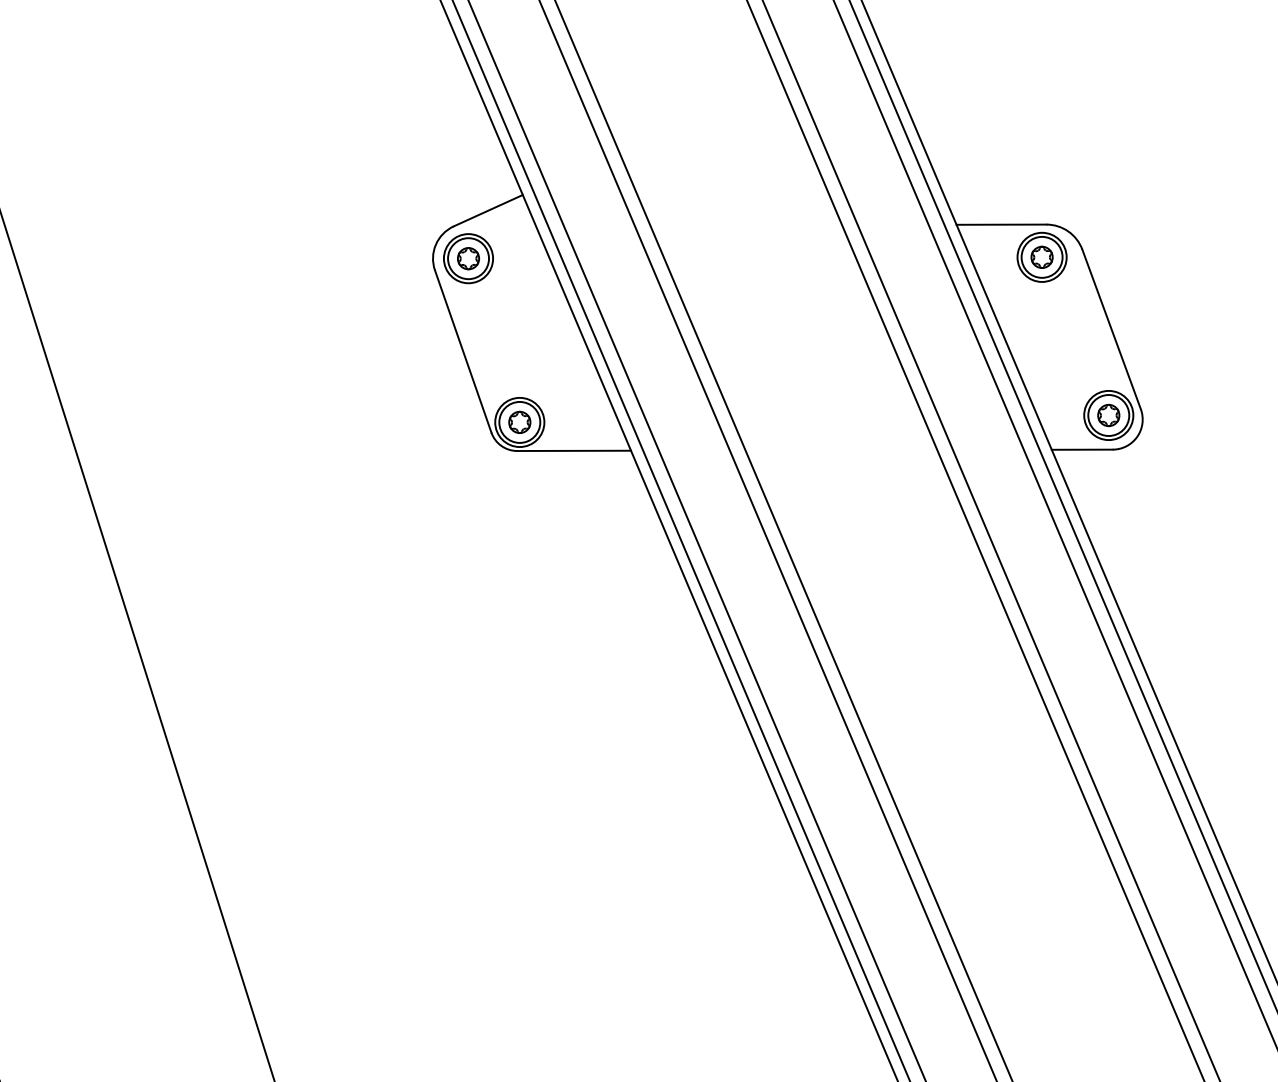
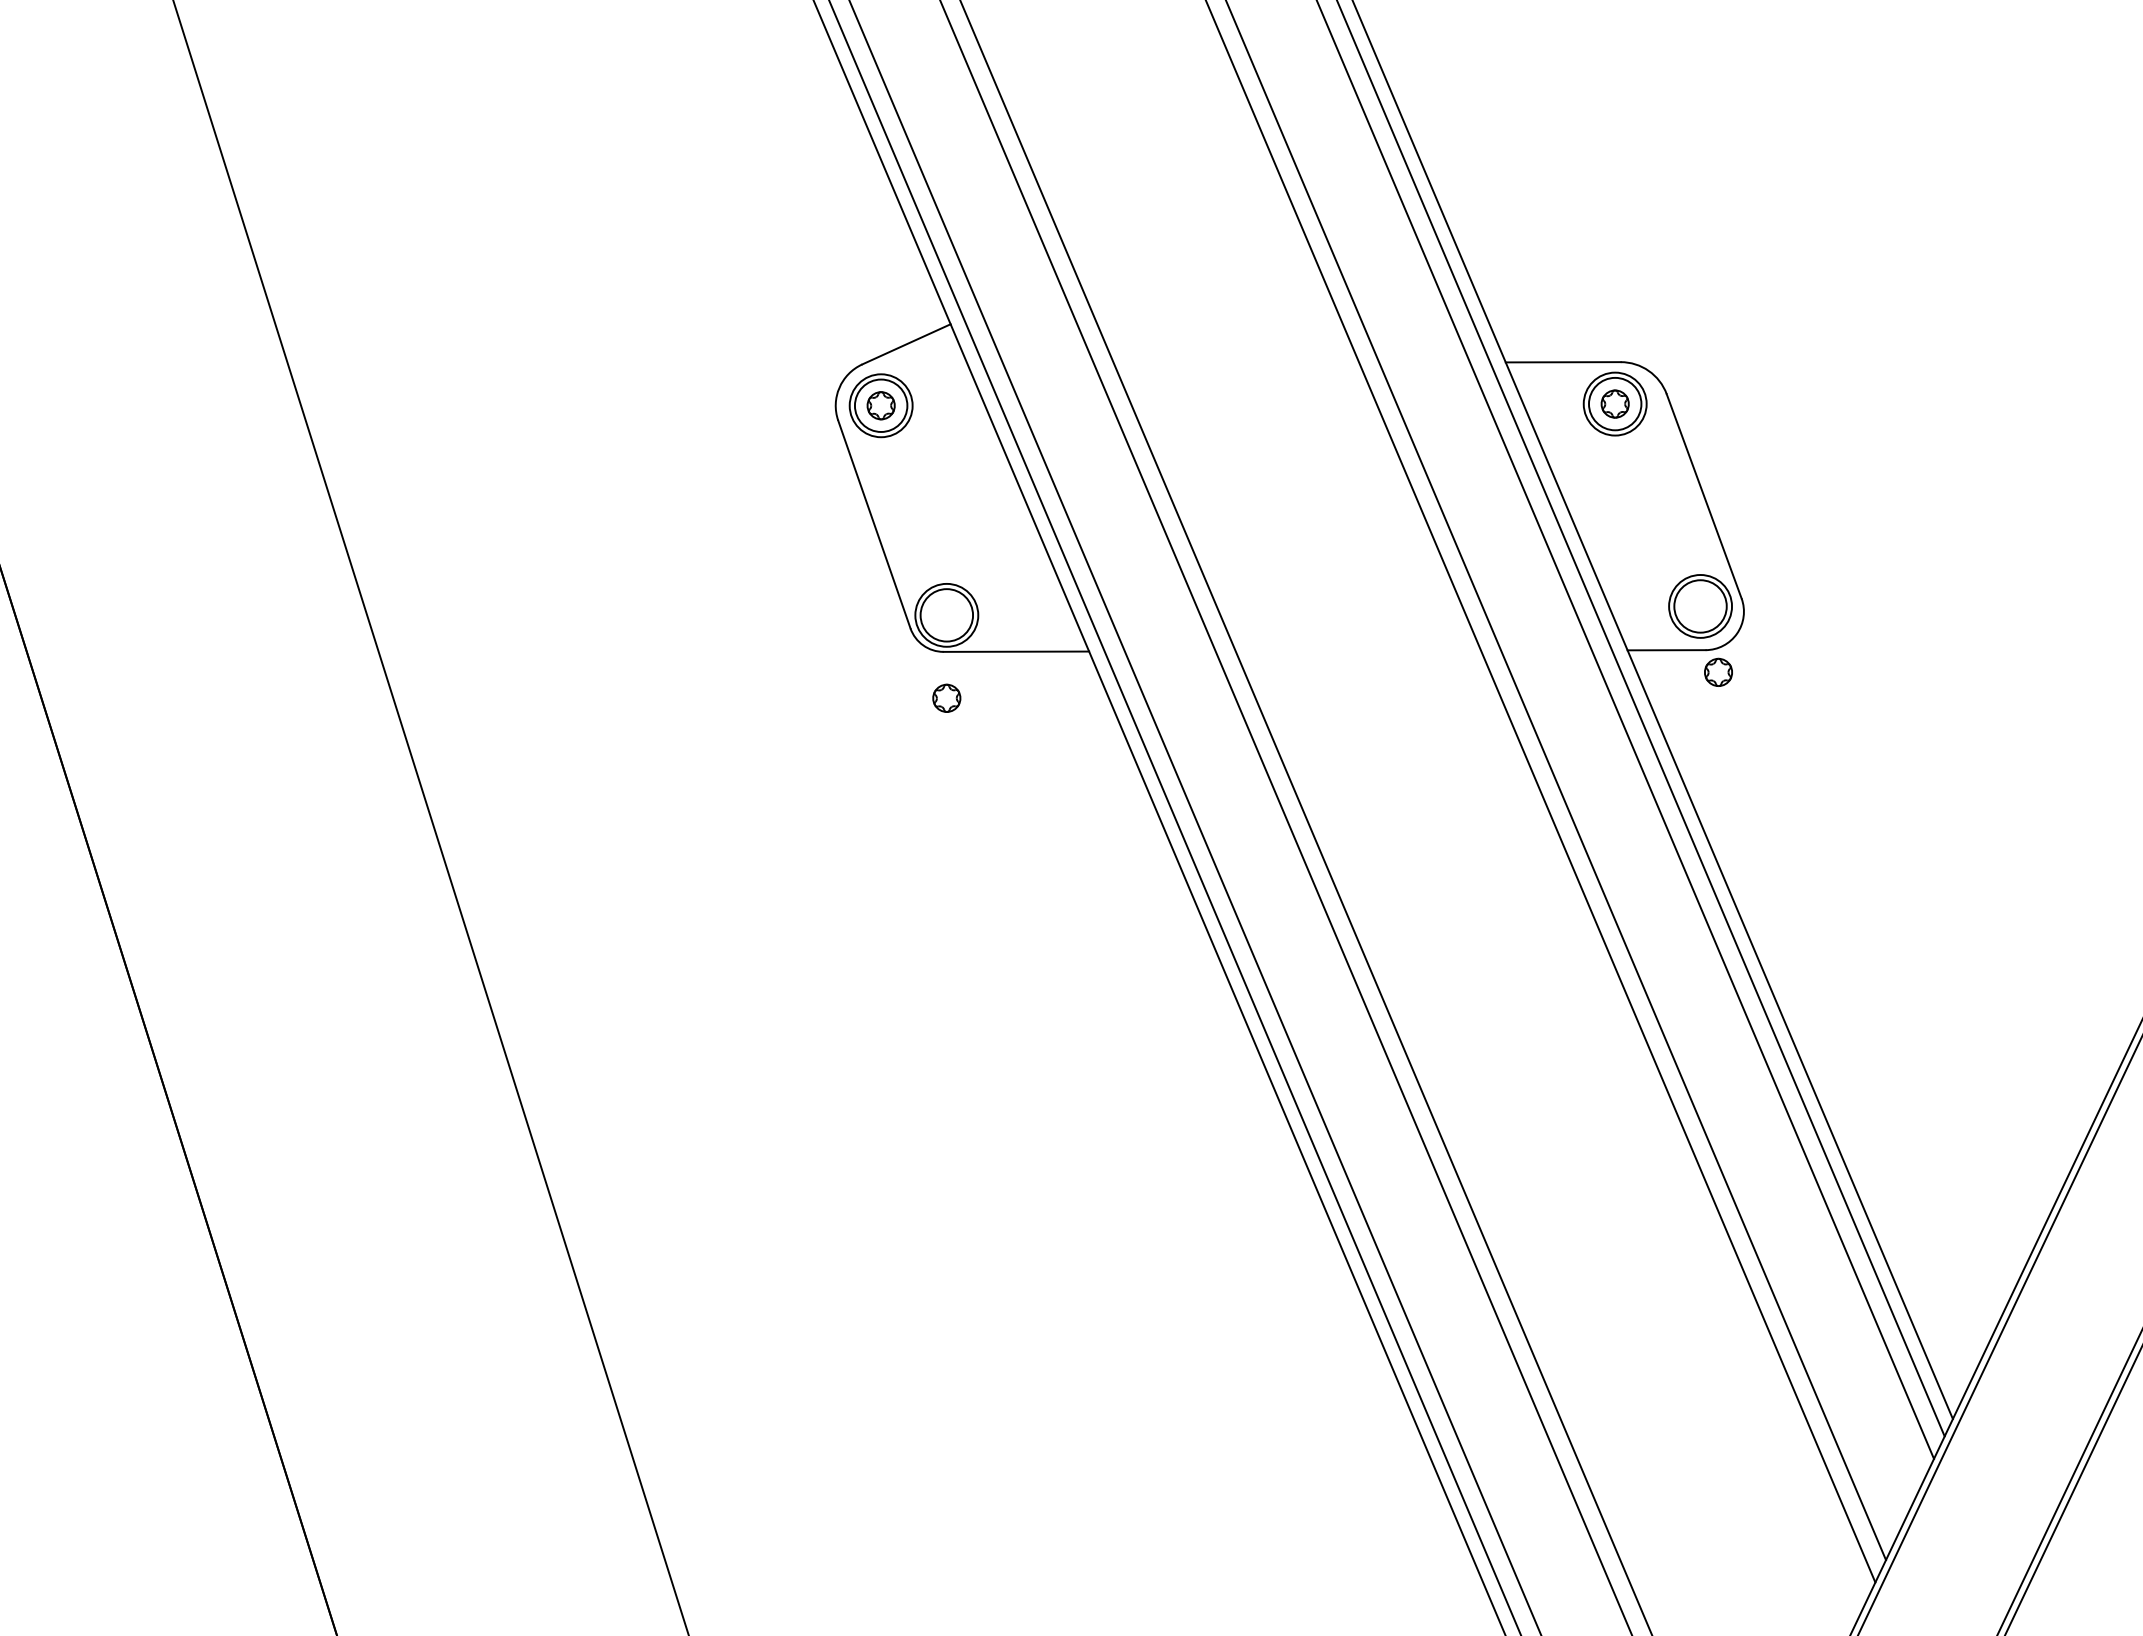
part: (1108, 414) -> (1718, 671), moved
part: (519, 421) -> (946, 697), moved

